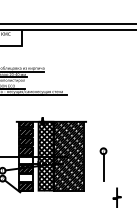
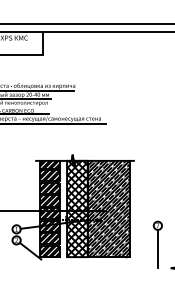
hatch: (26, 159) -> (50, 213), added
part: (103, 164) -> (157, 244), moved
hatch: (26, 177) -> (50, 238), added

